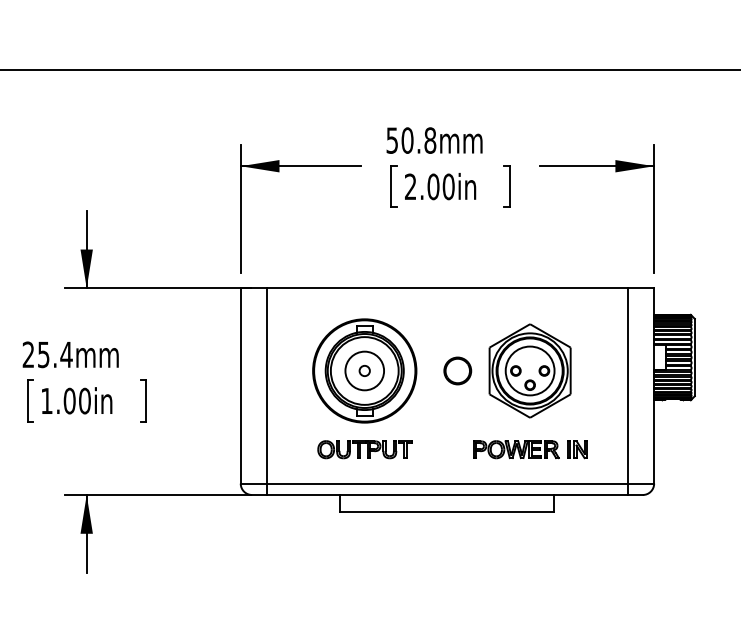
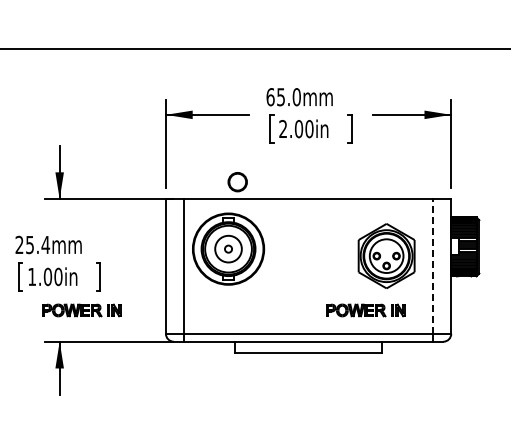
text: (411, 141) -> (283, 97), 50.8mm -> 65.0mm
part: (364, 370) -> (228, 248), moved
part: (529, 370) -> (386, 255), moved
circle: (457, 371) -> (237, 182), moved
line: (628, 384) -> (433, 265), solid -> dashed
part: (118, 449) -> (81, 310), added
part: (364, 449) -> (251, 310), removed

